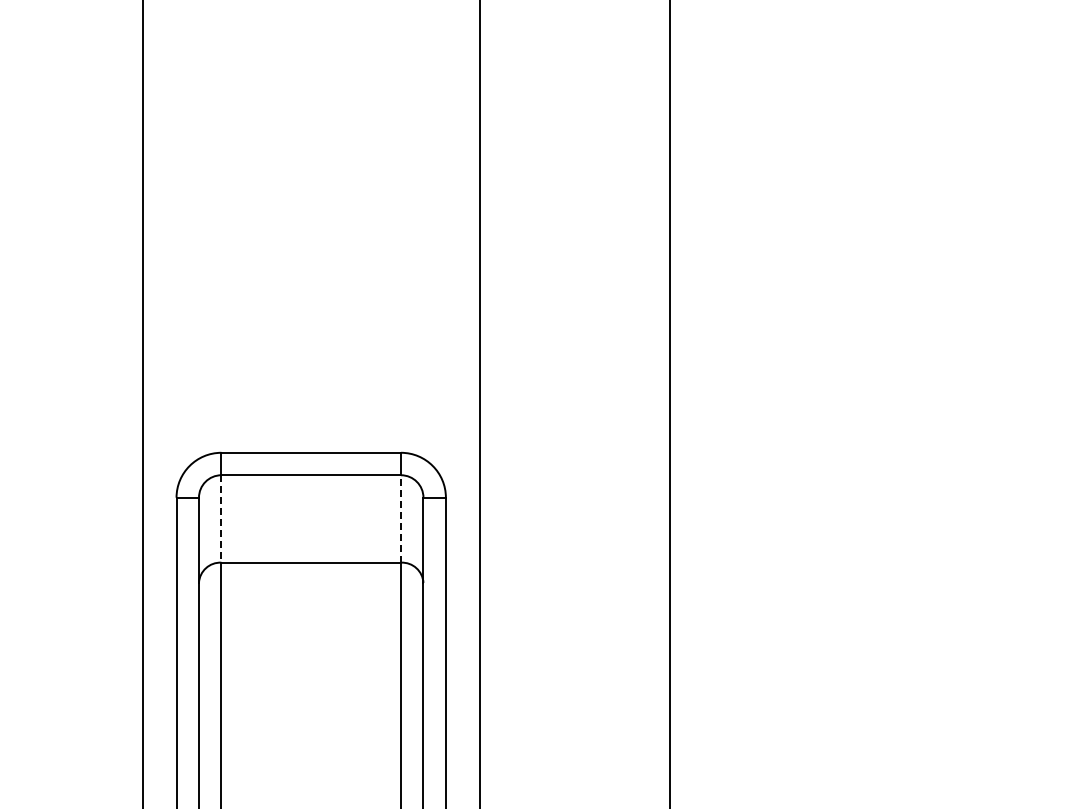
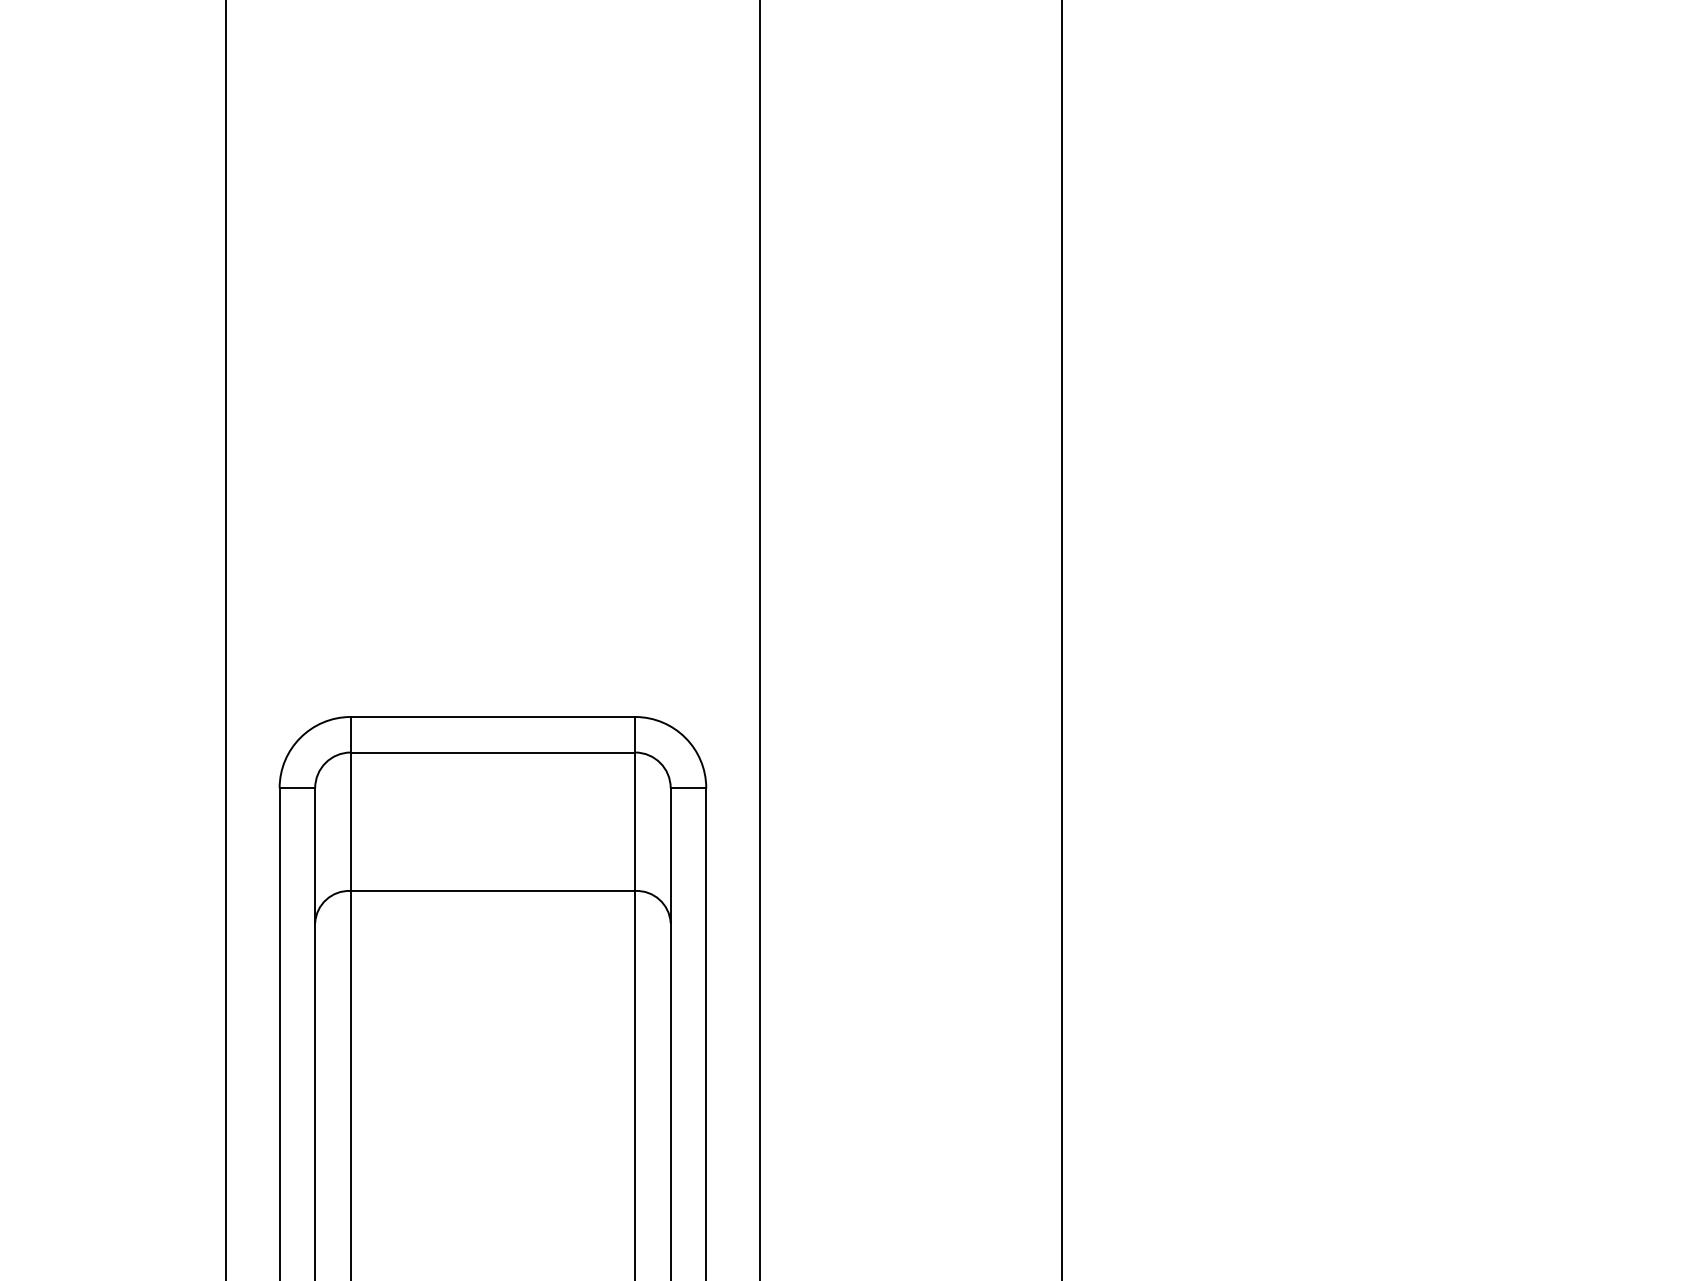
line: (221, 518) -> (350, 821), dashed -> solid
line: (401, 518) -> (635, 821), dashed -> solid

